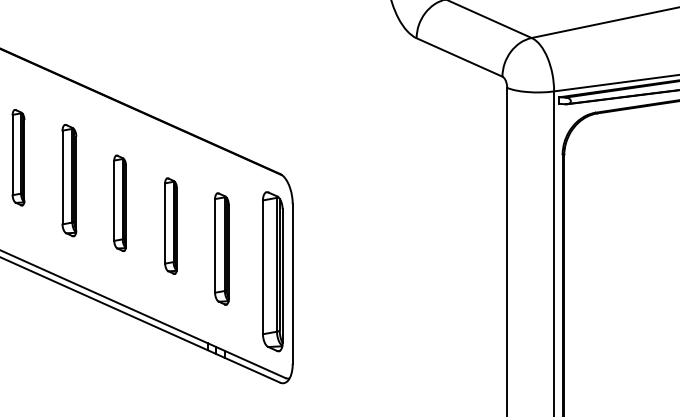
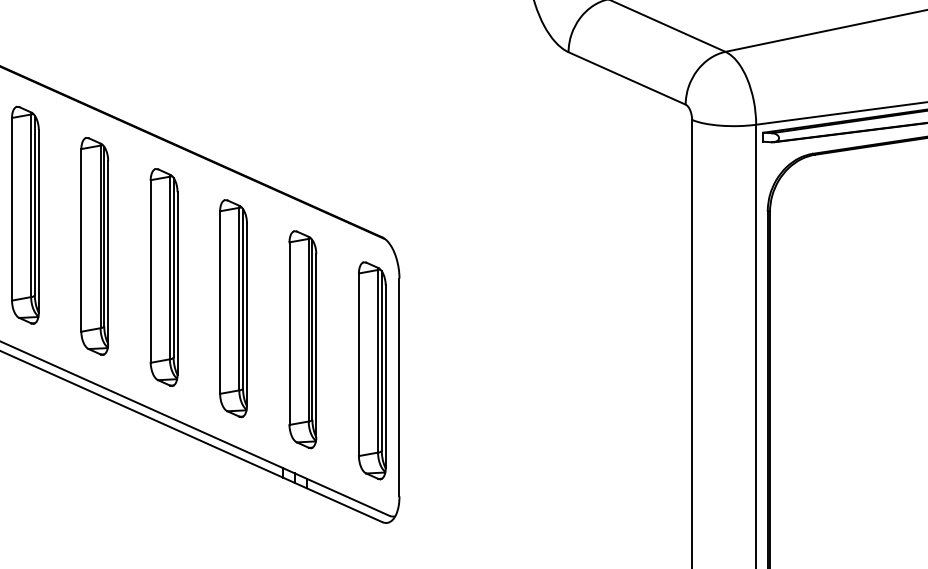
part: (18, 157) -> (25, 214), size x1.67
part: (69, 180) -> (94, 246), size x1.43
part: (119, 203) -> (163, 277), size x1.67
part: (171, 226) -> (233, 308), size x1.67
part: (221, 248) -> (302, 339), size x1.43

